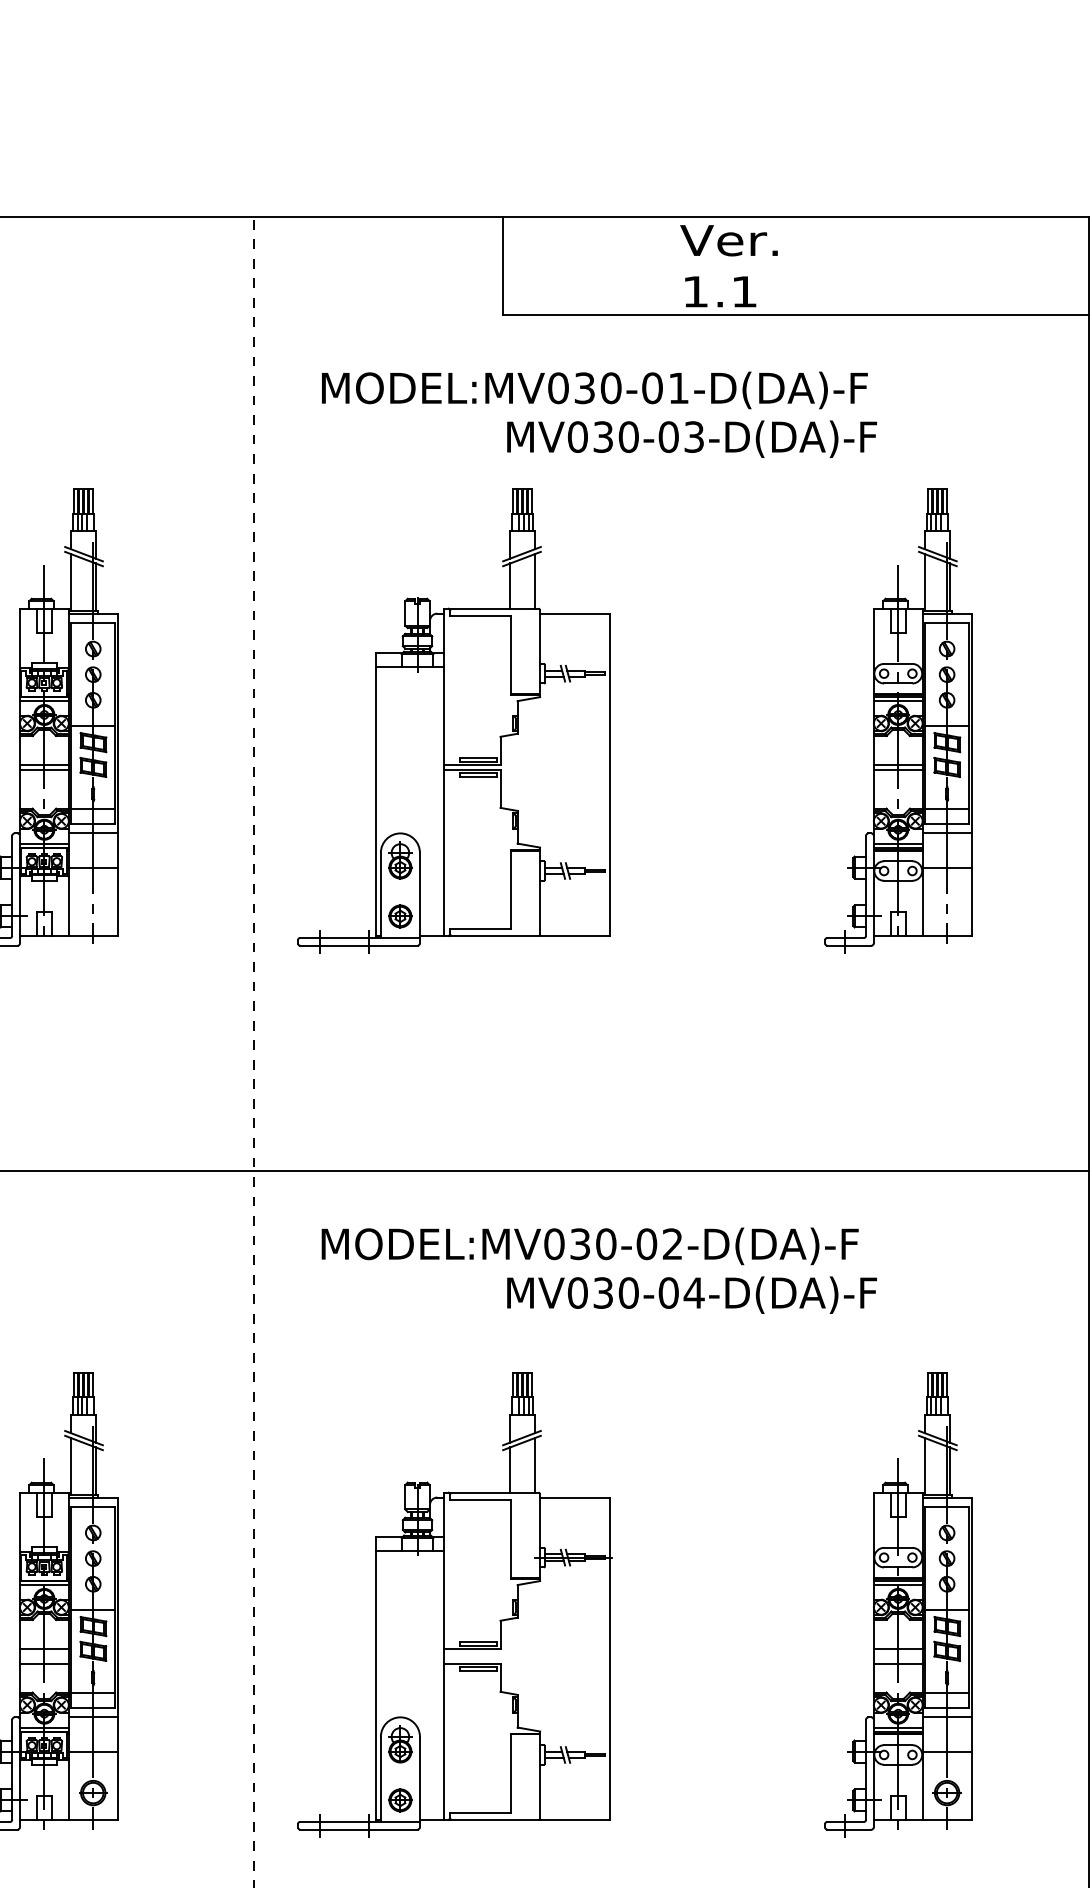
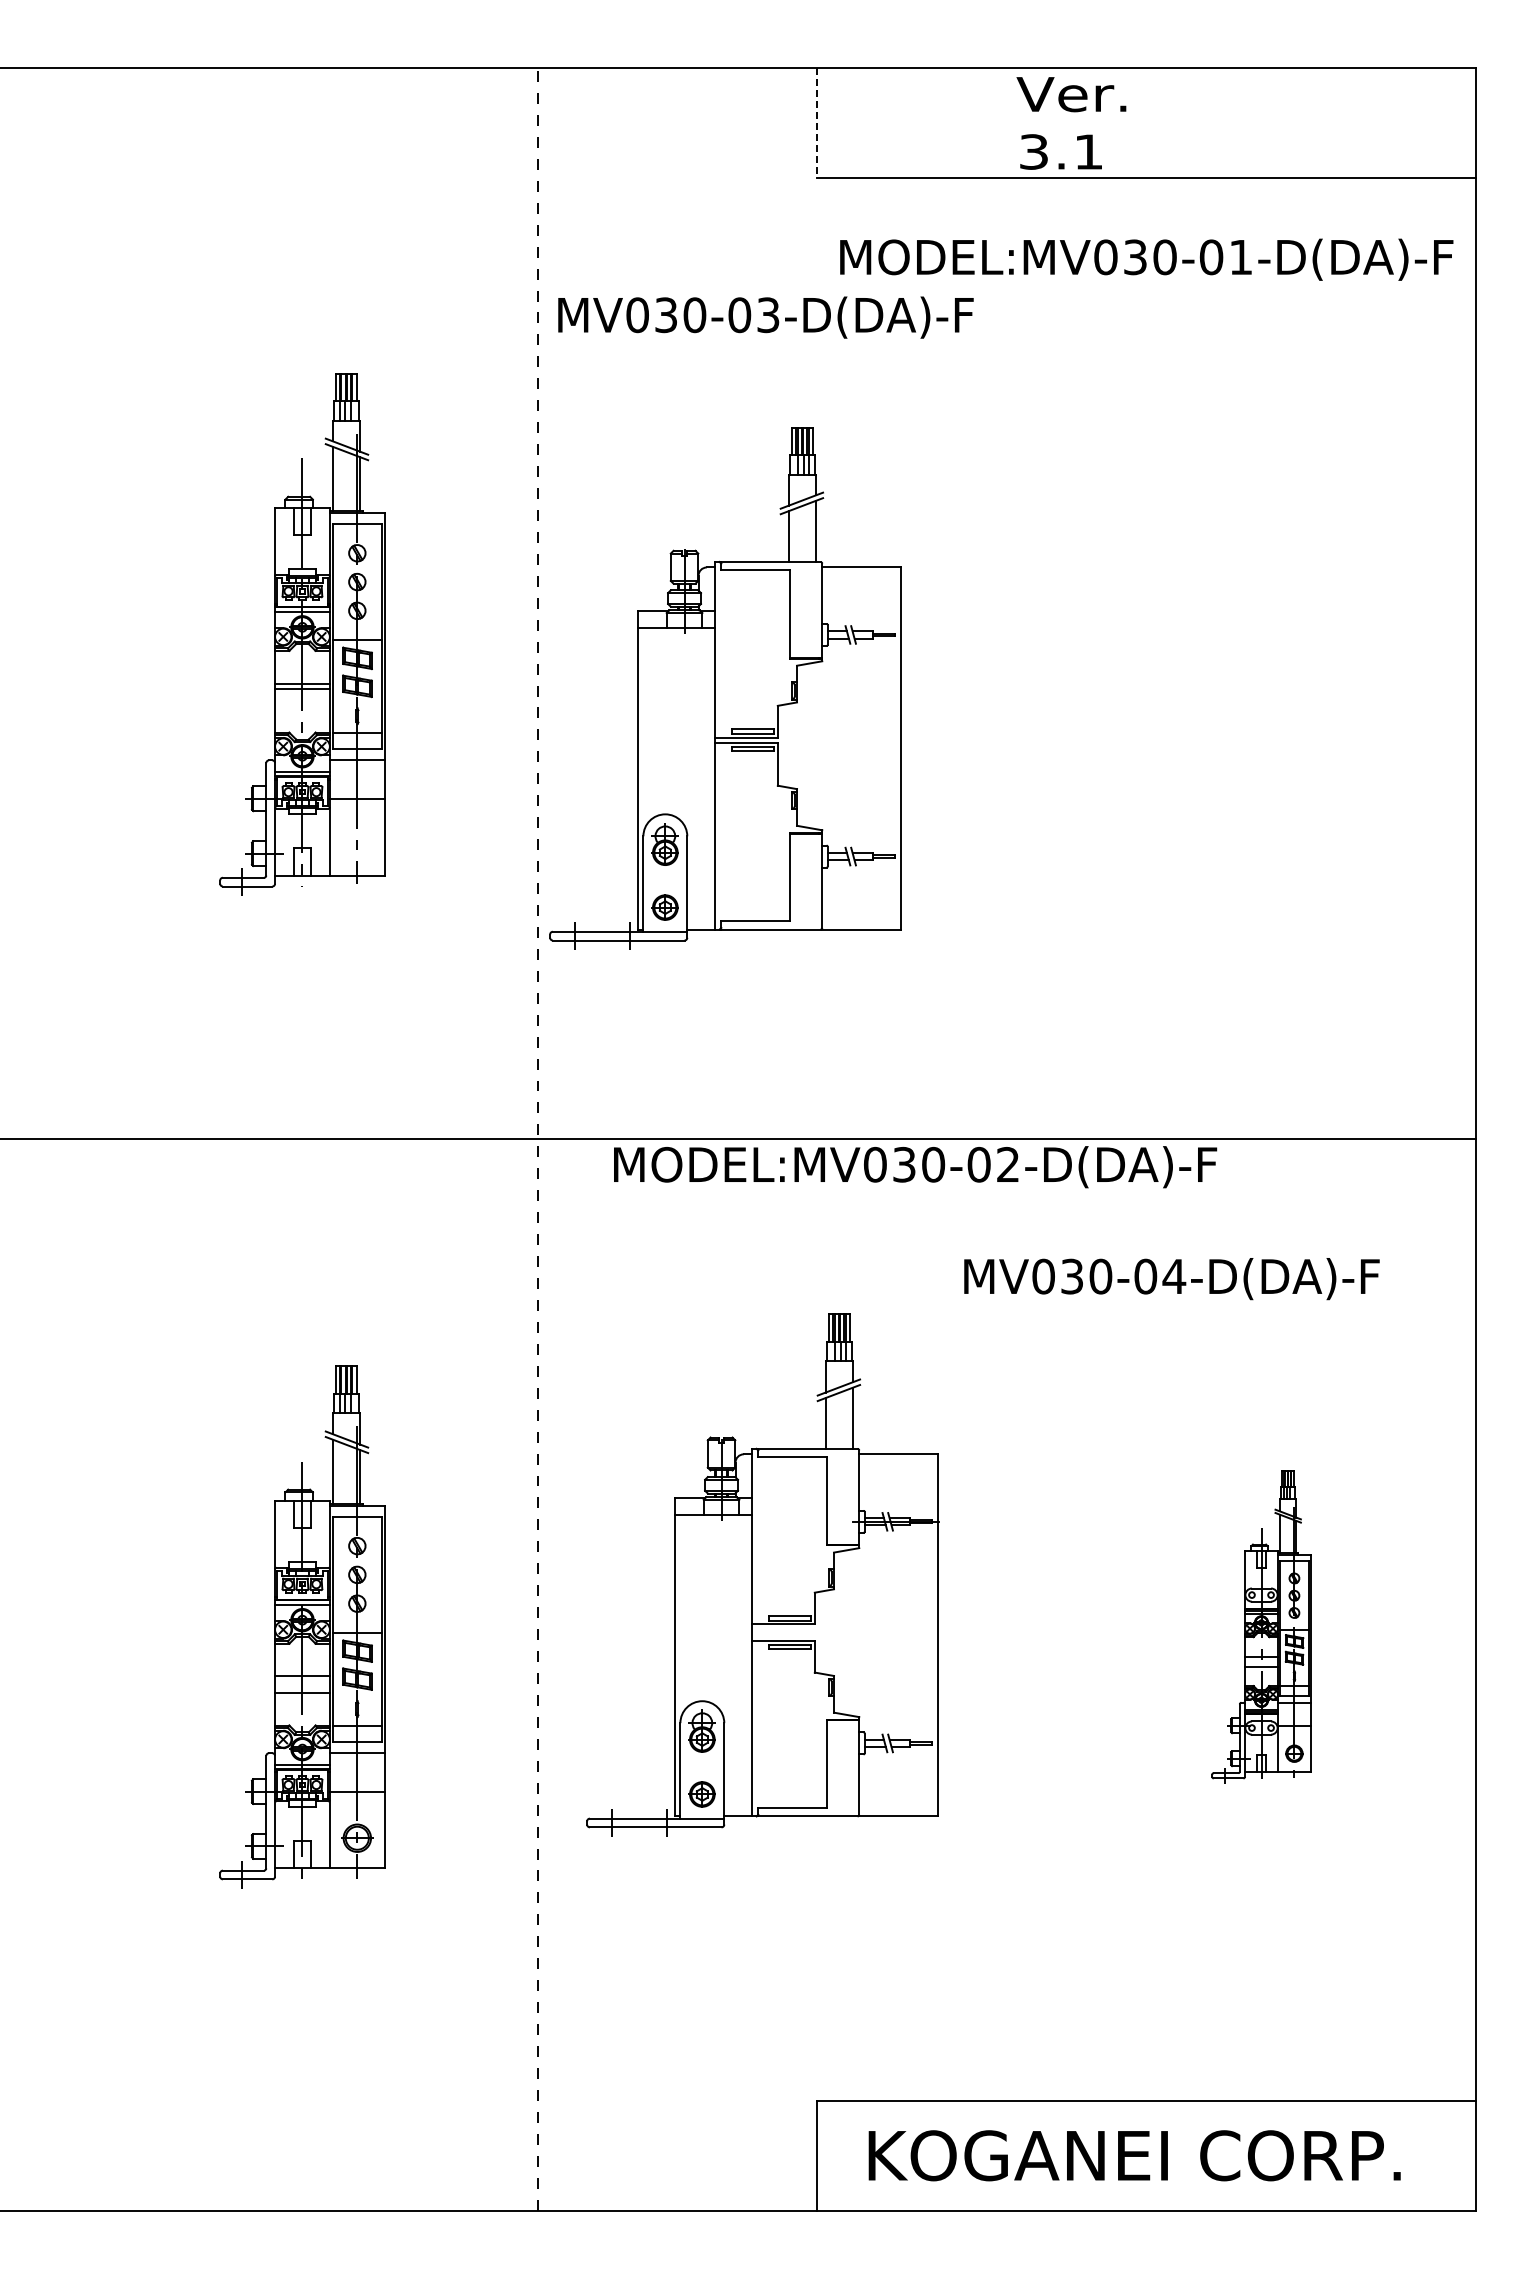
line: (502, 266) -> (817, 123), solid -> dashed
text: (695, 291) -> (1033, 151), 1.1 -> 3.1
text: (594, 390) -> (1146, 259), moved
text: (691, 439) -> (765, 317), moved
part: (453, 721) -> (725, 688), moved
part: (898, 721) -> (1261, 634), removed
text: (590, 1246) -> (915, 1167), moved
text: (691, 1295) -> (1171, 1279), moved
part: (453, 1604) -> (762, 1574), moved
part: (898, 1604) -> (1261, 1626), size x0.6

